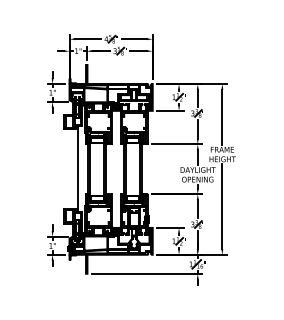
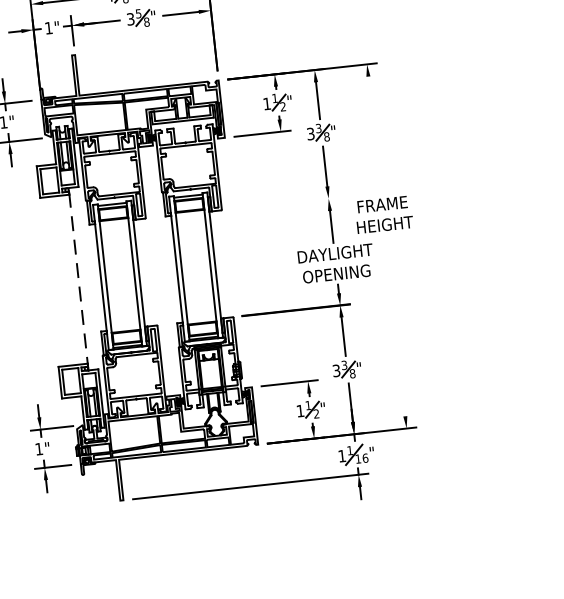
line: (222, 116) -> (374, 133), removed
line: (176, 144) -> (283, 204), removed
line: (77, 168) -> (77, 278), solid -> dashed
line: (222, 206) -> (395, 325), removed

